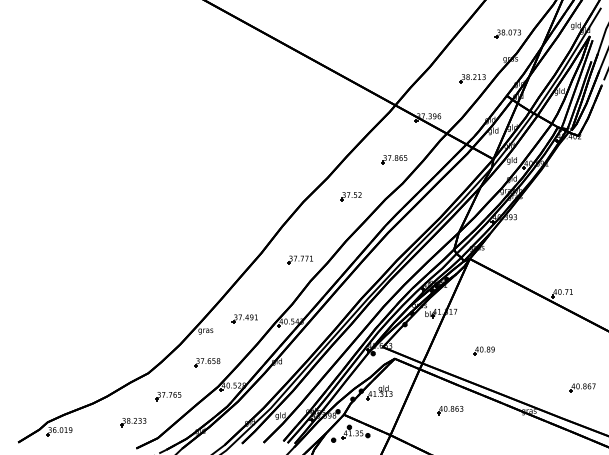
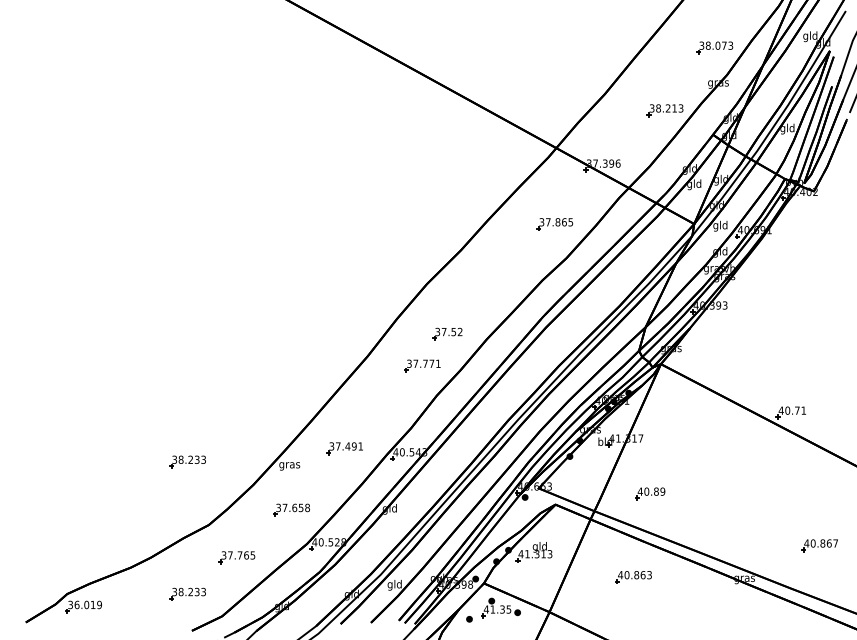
part: (350, 196) -> (446, 334), moved
part: (133, 328) -> (187, 462), added
part: (483, 350) -> (649, 493), moved

